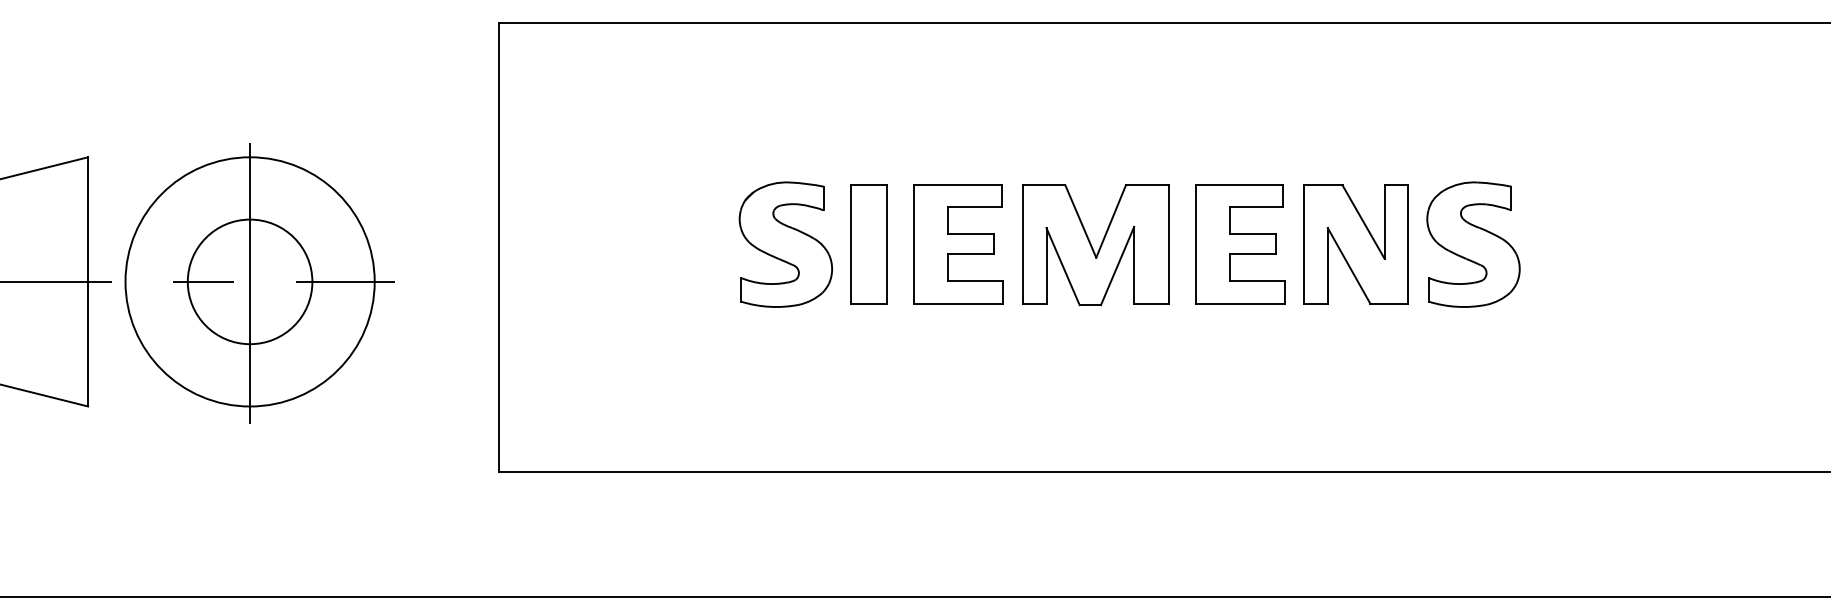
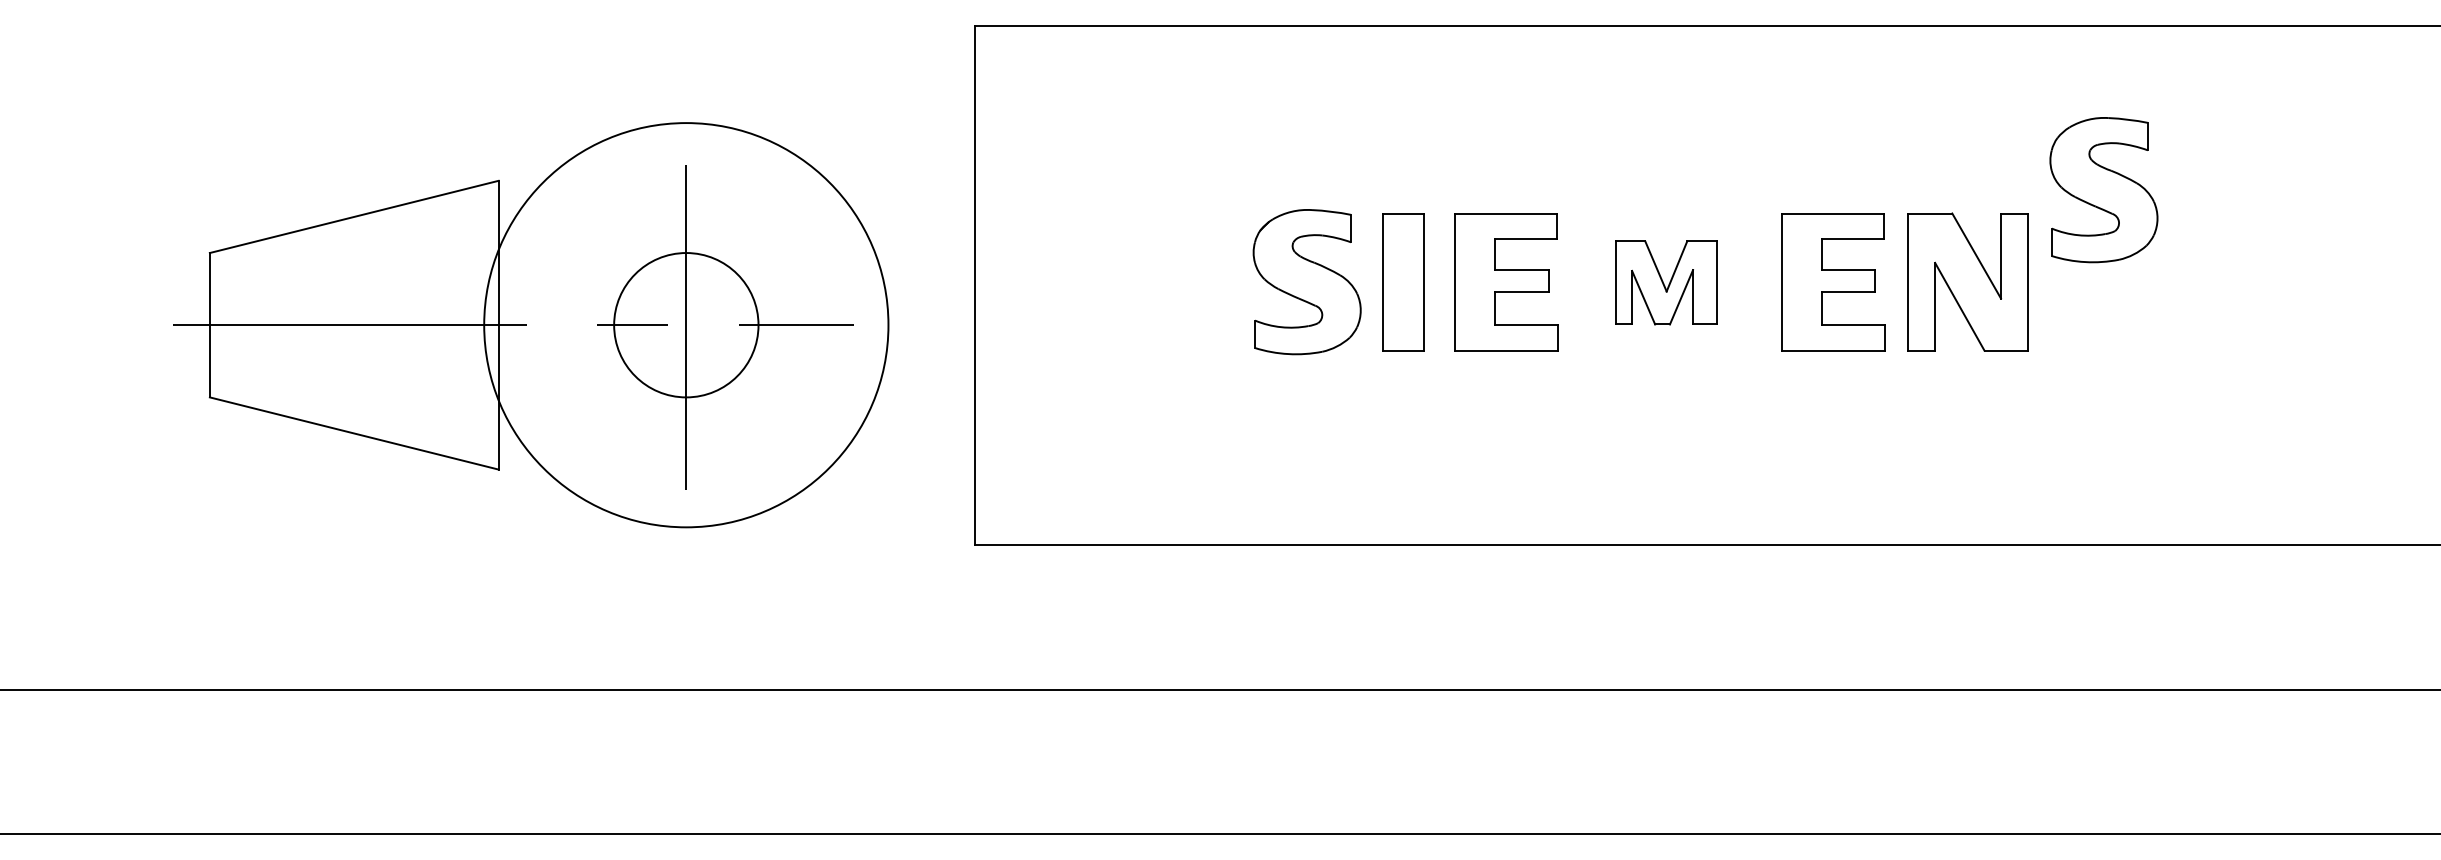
part: (1095, 245) -> (1666, 282), size x0.6
part: (1473, 245) -> (2103, 190), moved
circle: (249, 281) -> (685, 324), size x1.4

